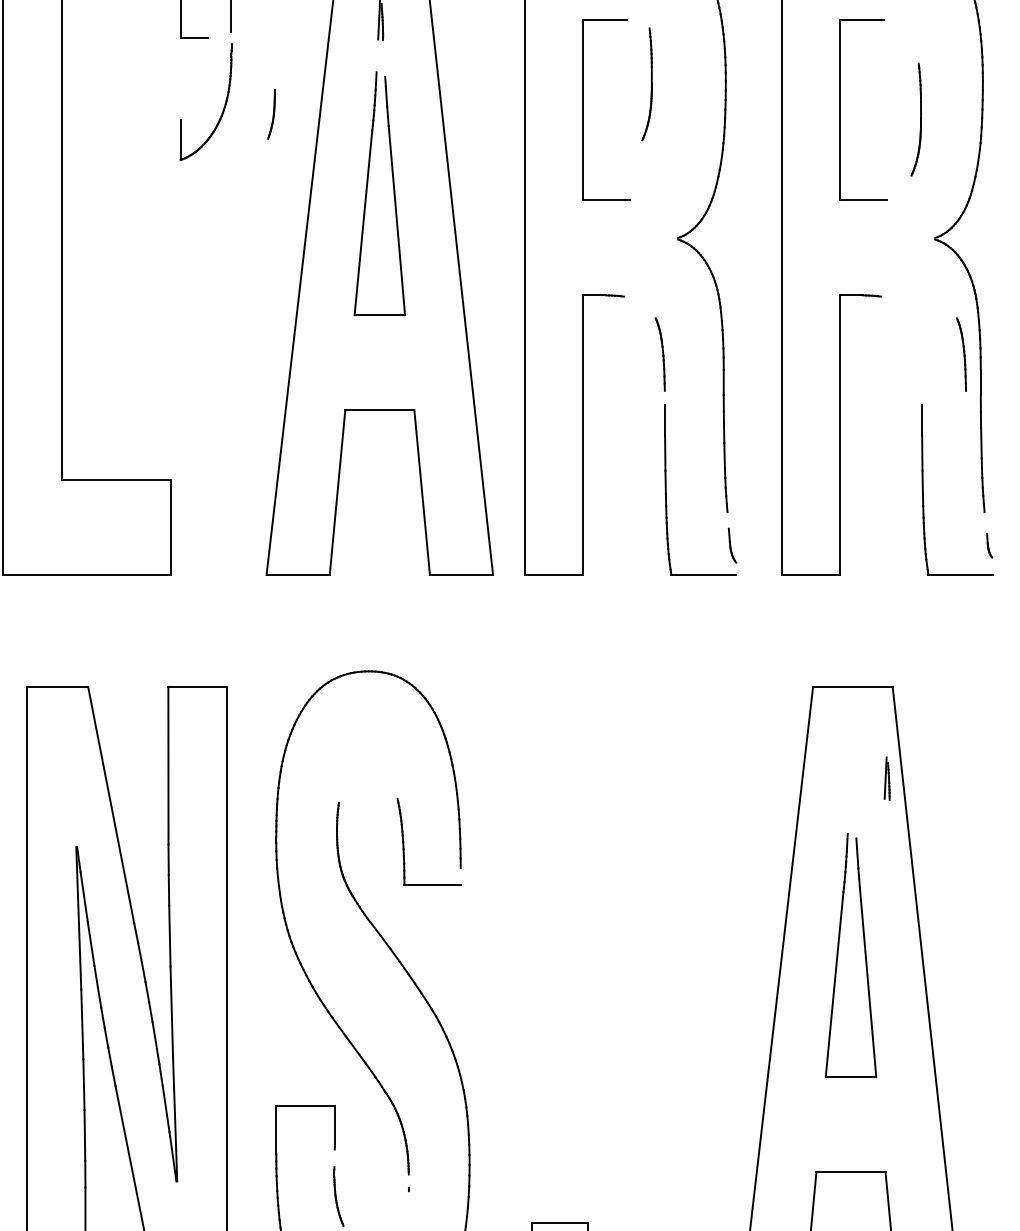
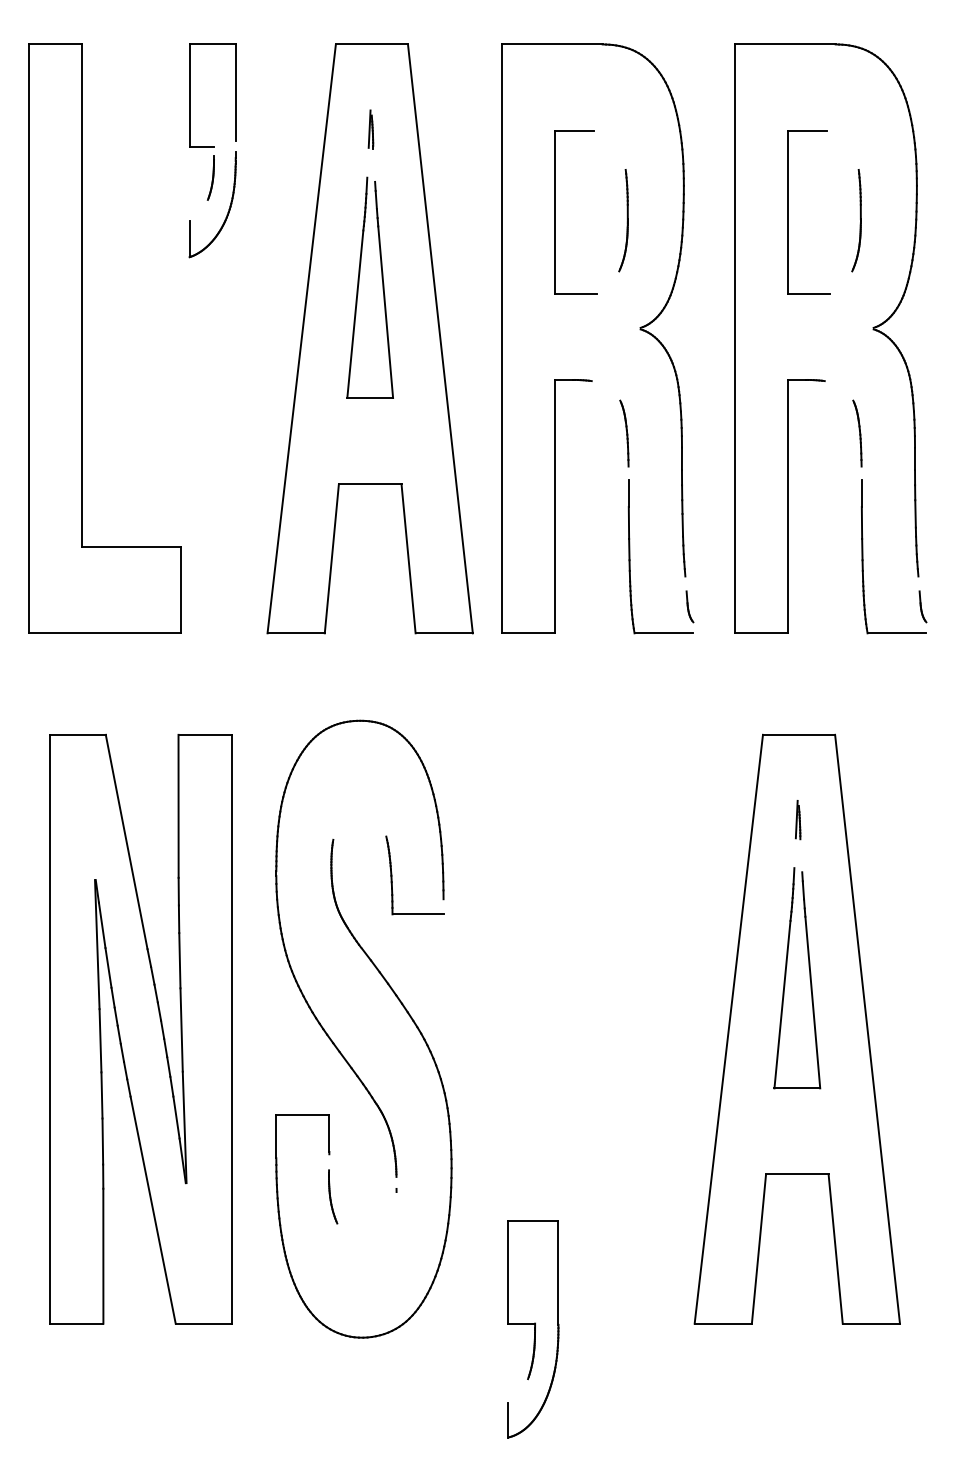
part: (647, 84) -> (623, 220), moved
part: (270, 113) -> (210, 177), moved
part: (961, 354) -> (857, 433), moved
part: (989, 545) -> (922, 606), size x1.43
part: (887, 779) -> (798, 820), moved

